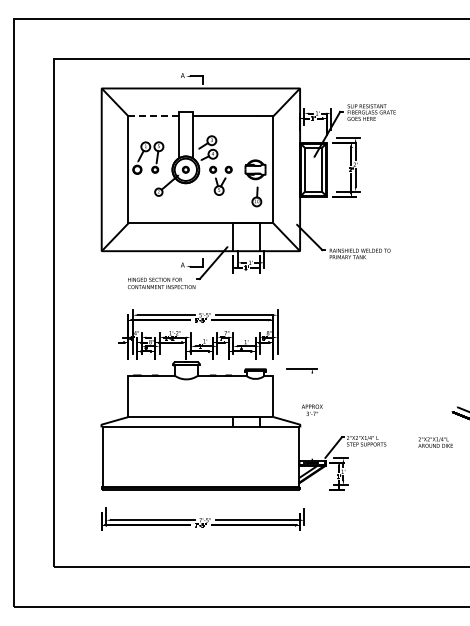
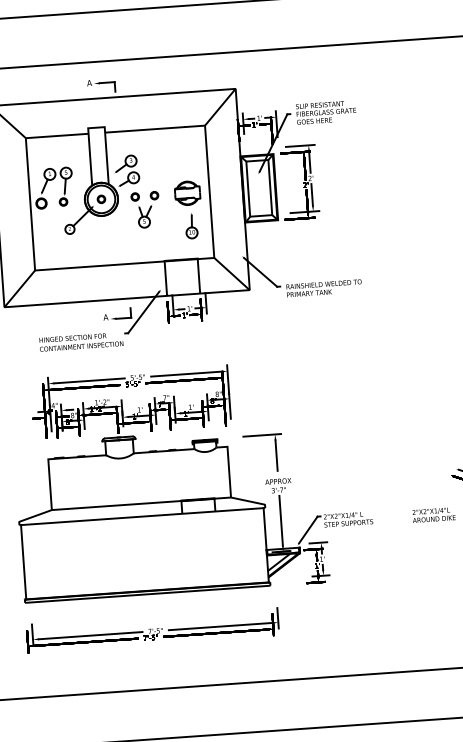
line: (153, 116) -> (56, 136), dashed -> solid
line: (312, 385) -> (276, 455), added
line: (312, 438) -> (281, 520), added

